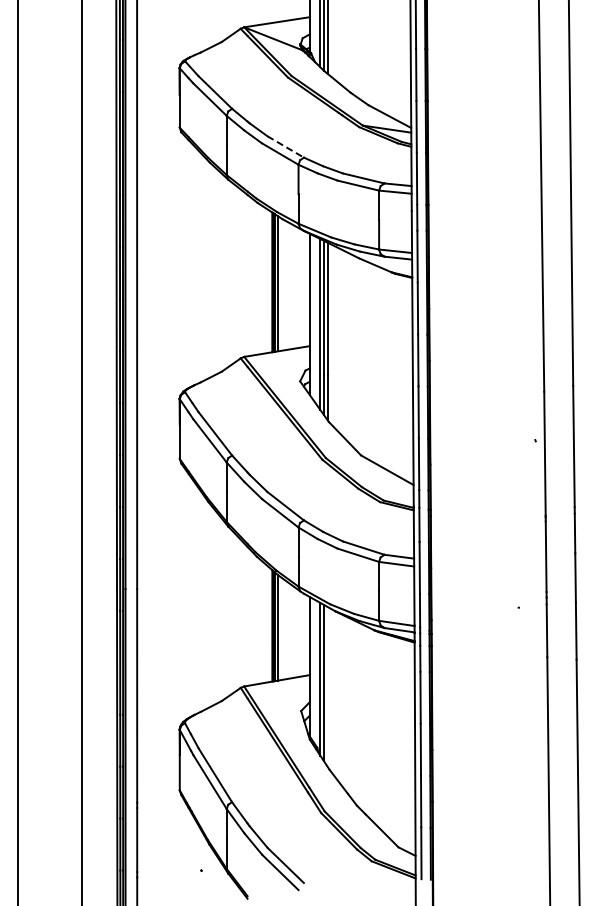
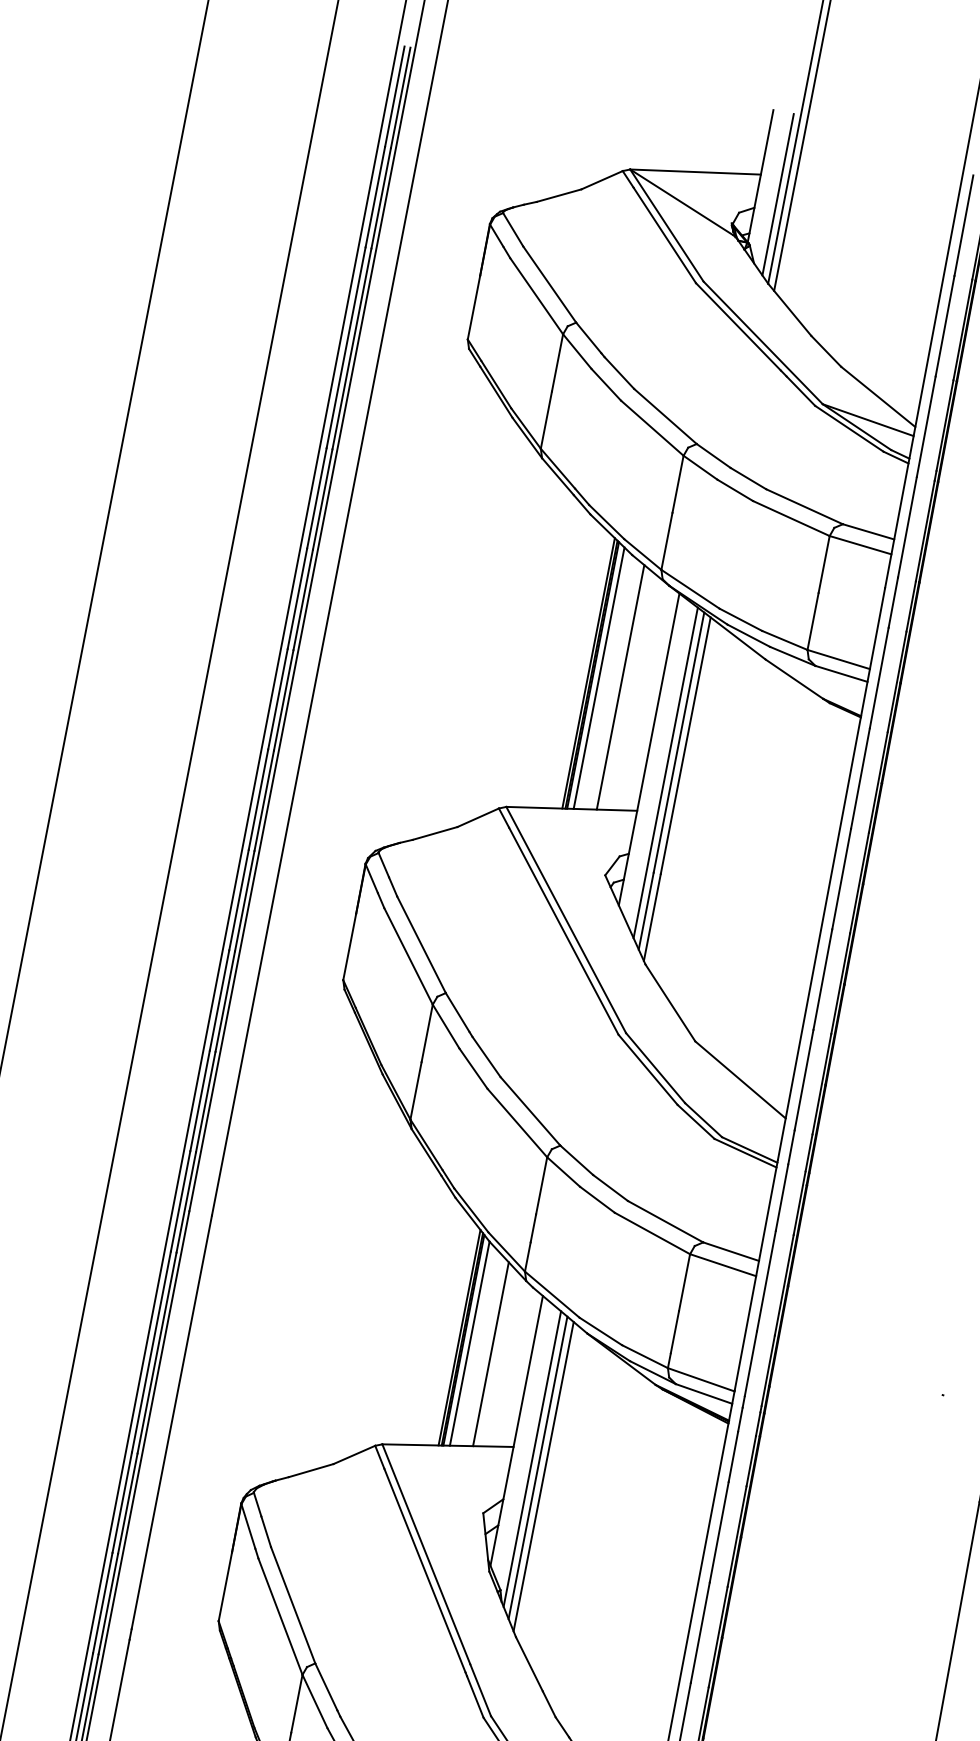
line: (286, 147) -> (666, 417), dashed -> solid
line: (289, 286) -> (620, 687), added
line: (289, 630) -> (490, 1353), added
line: (327, 686) -> (543, 1475), added

